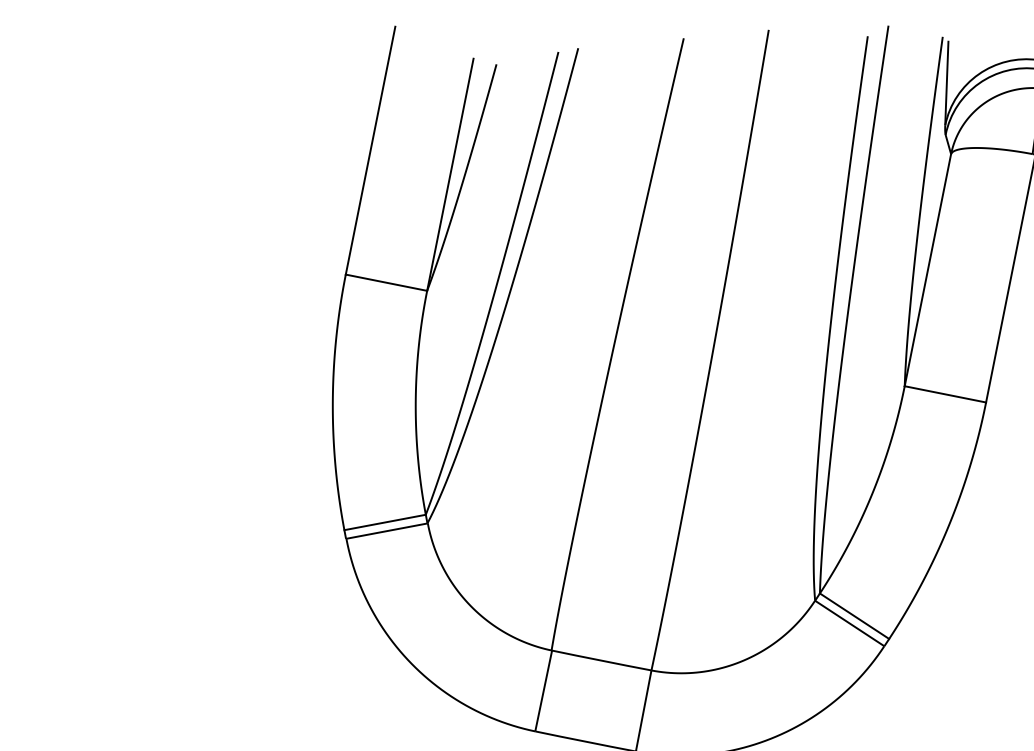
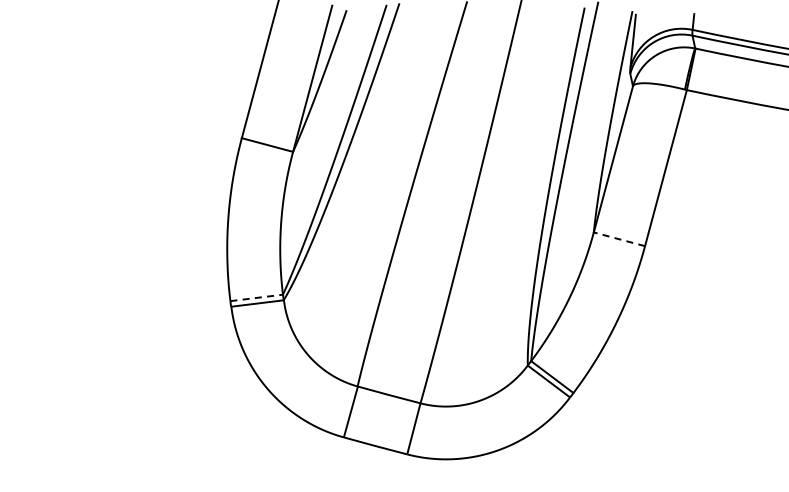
line: (945, 394) -> (619, 239), solid -> dashed
line: (386, 521) -> (257, 297), solid -> dashed

